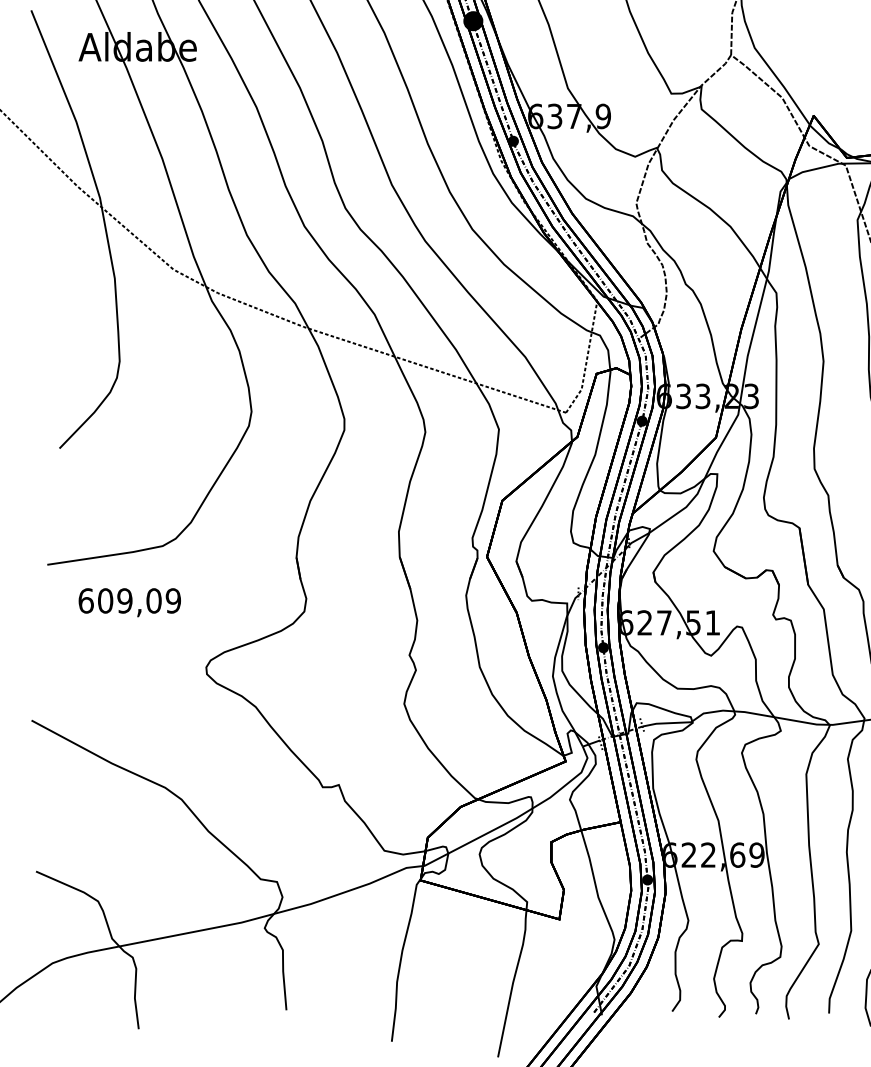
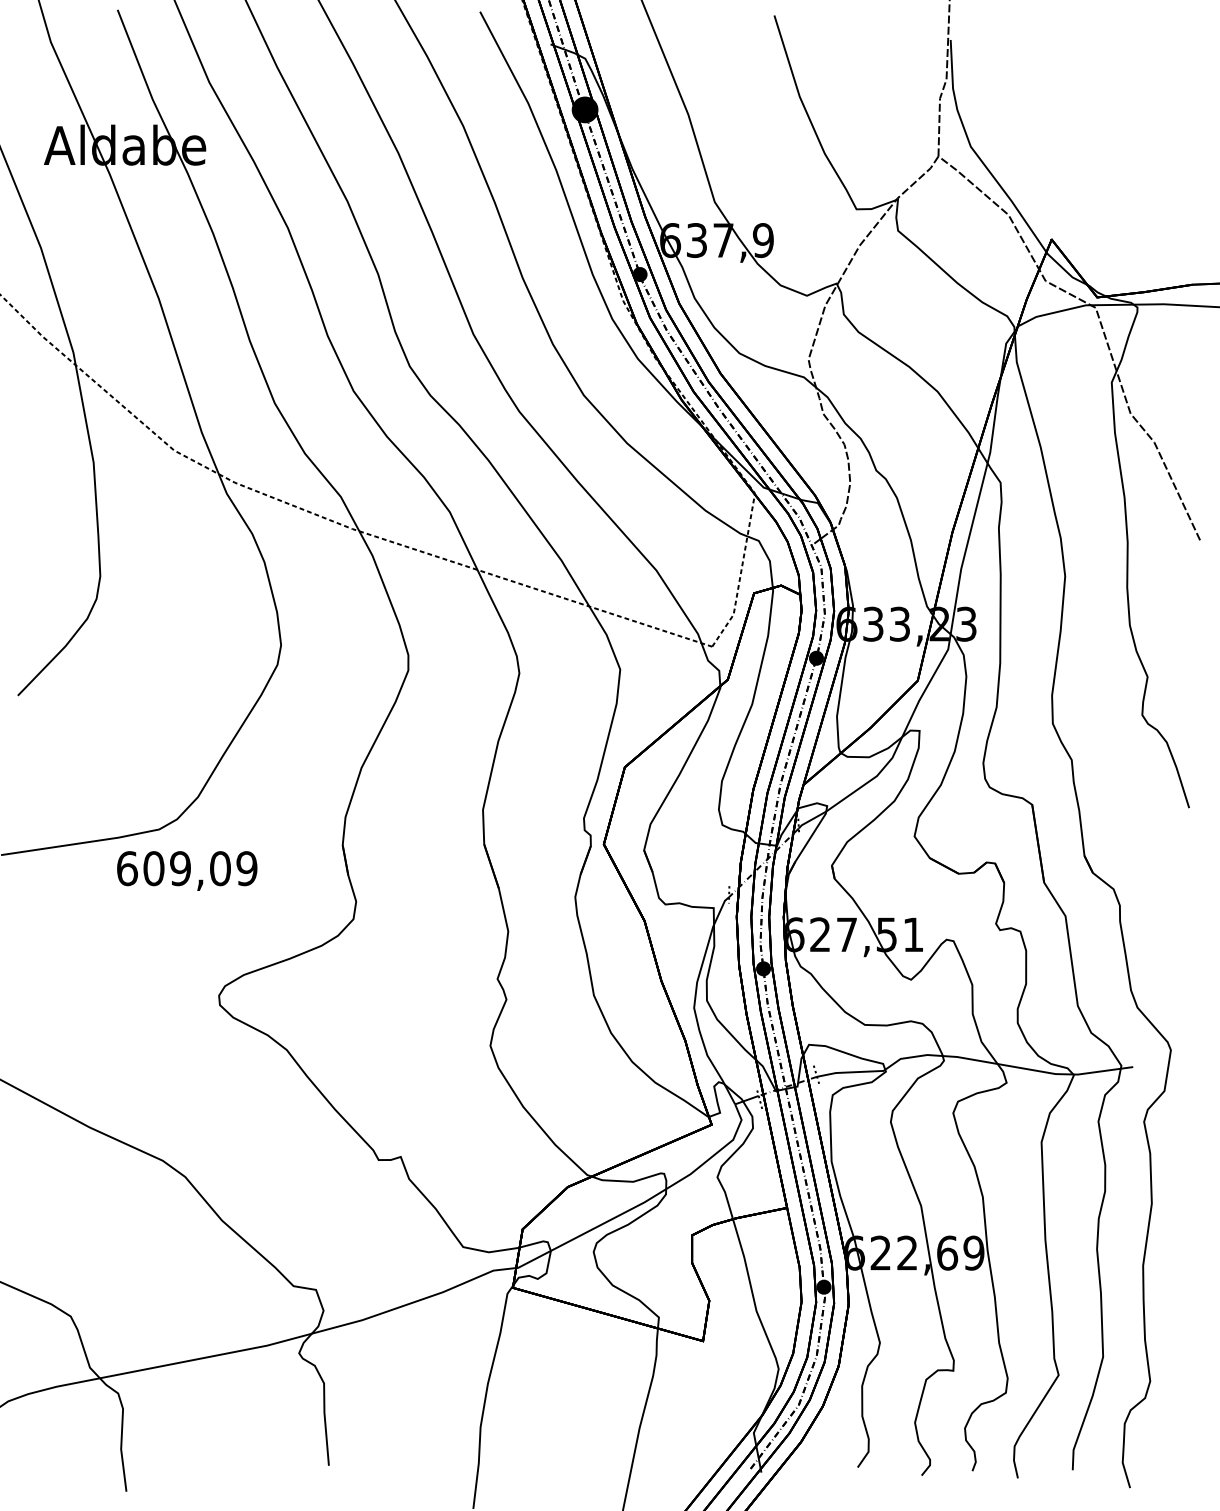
text: (130, 602) -> (187, 870), moved

